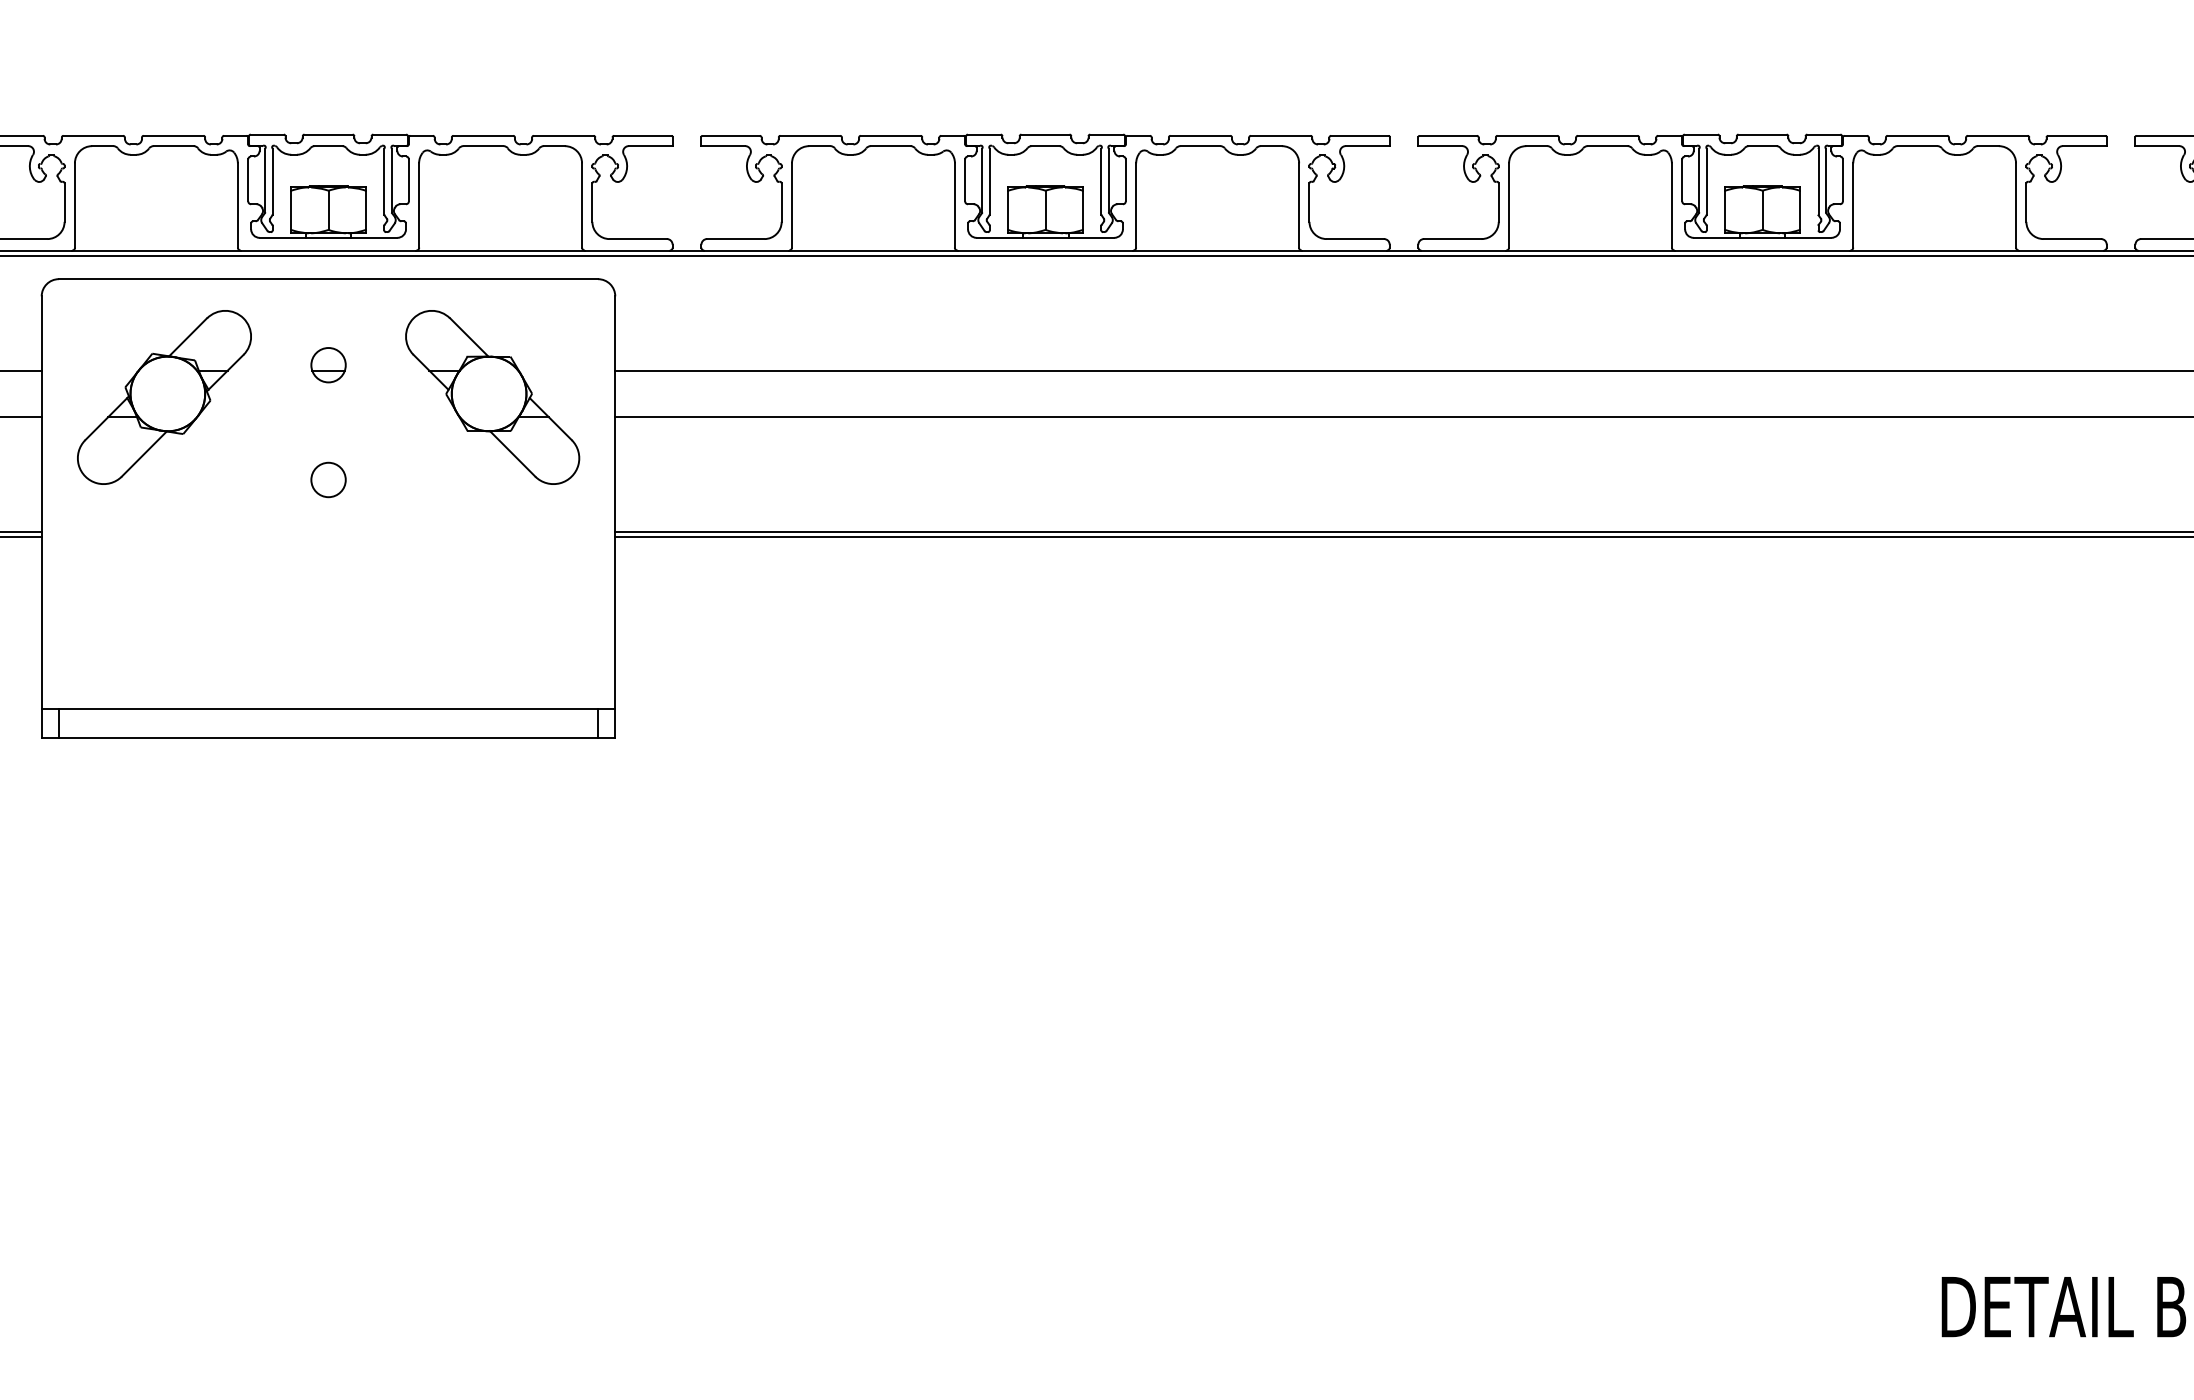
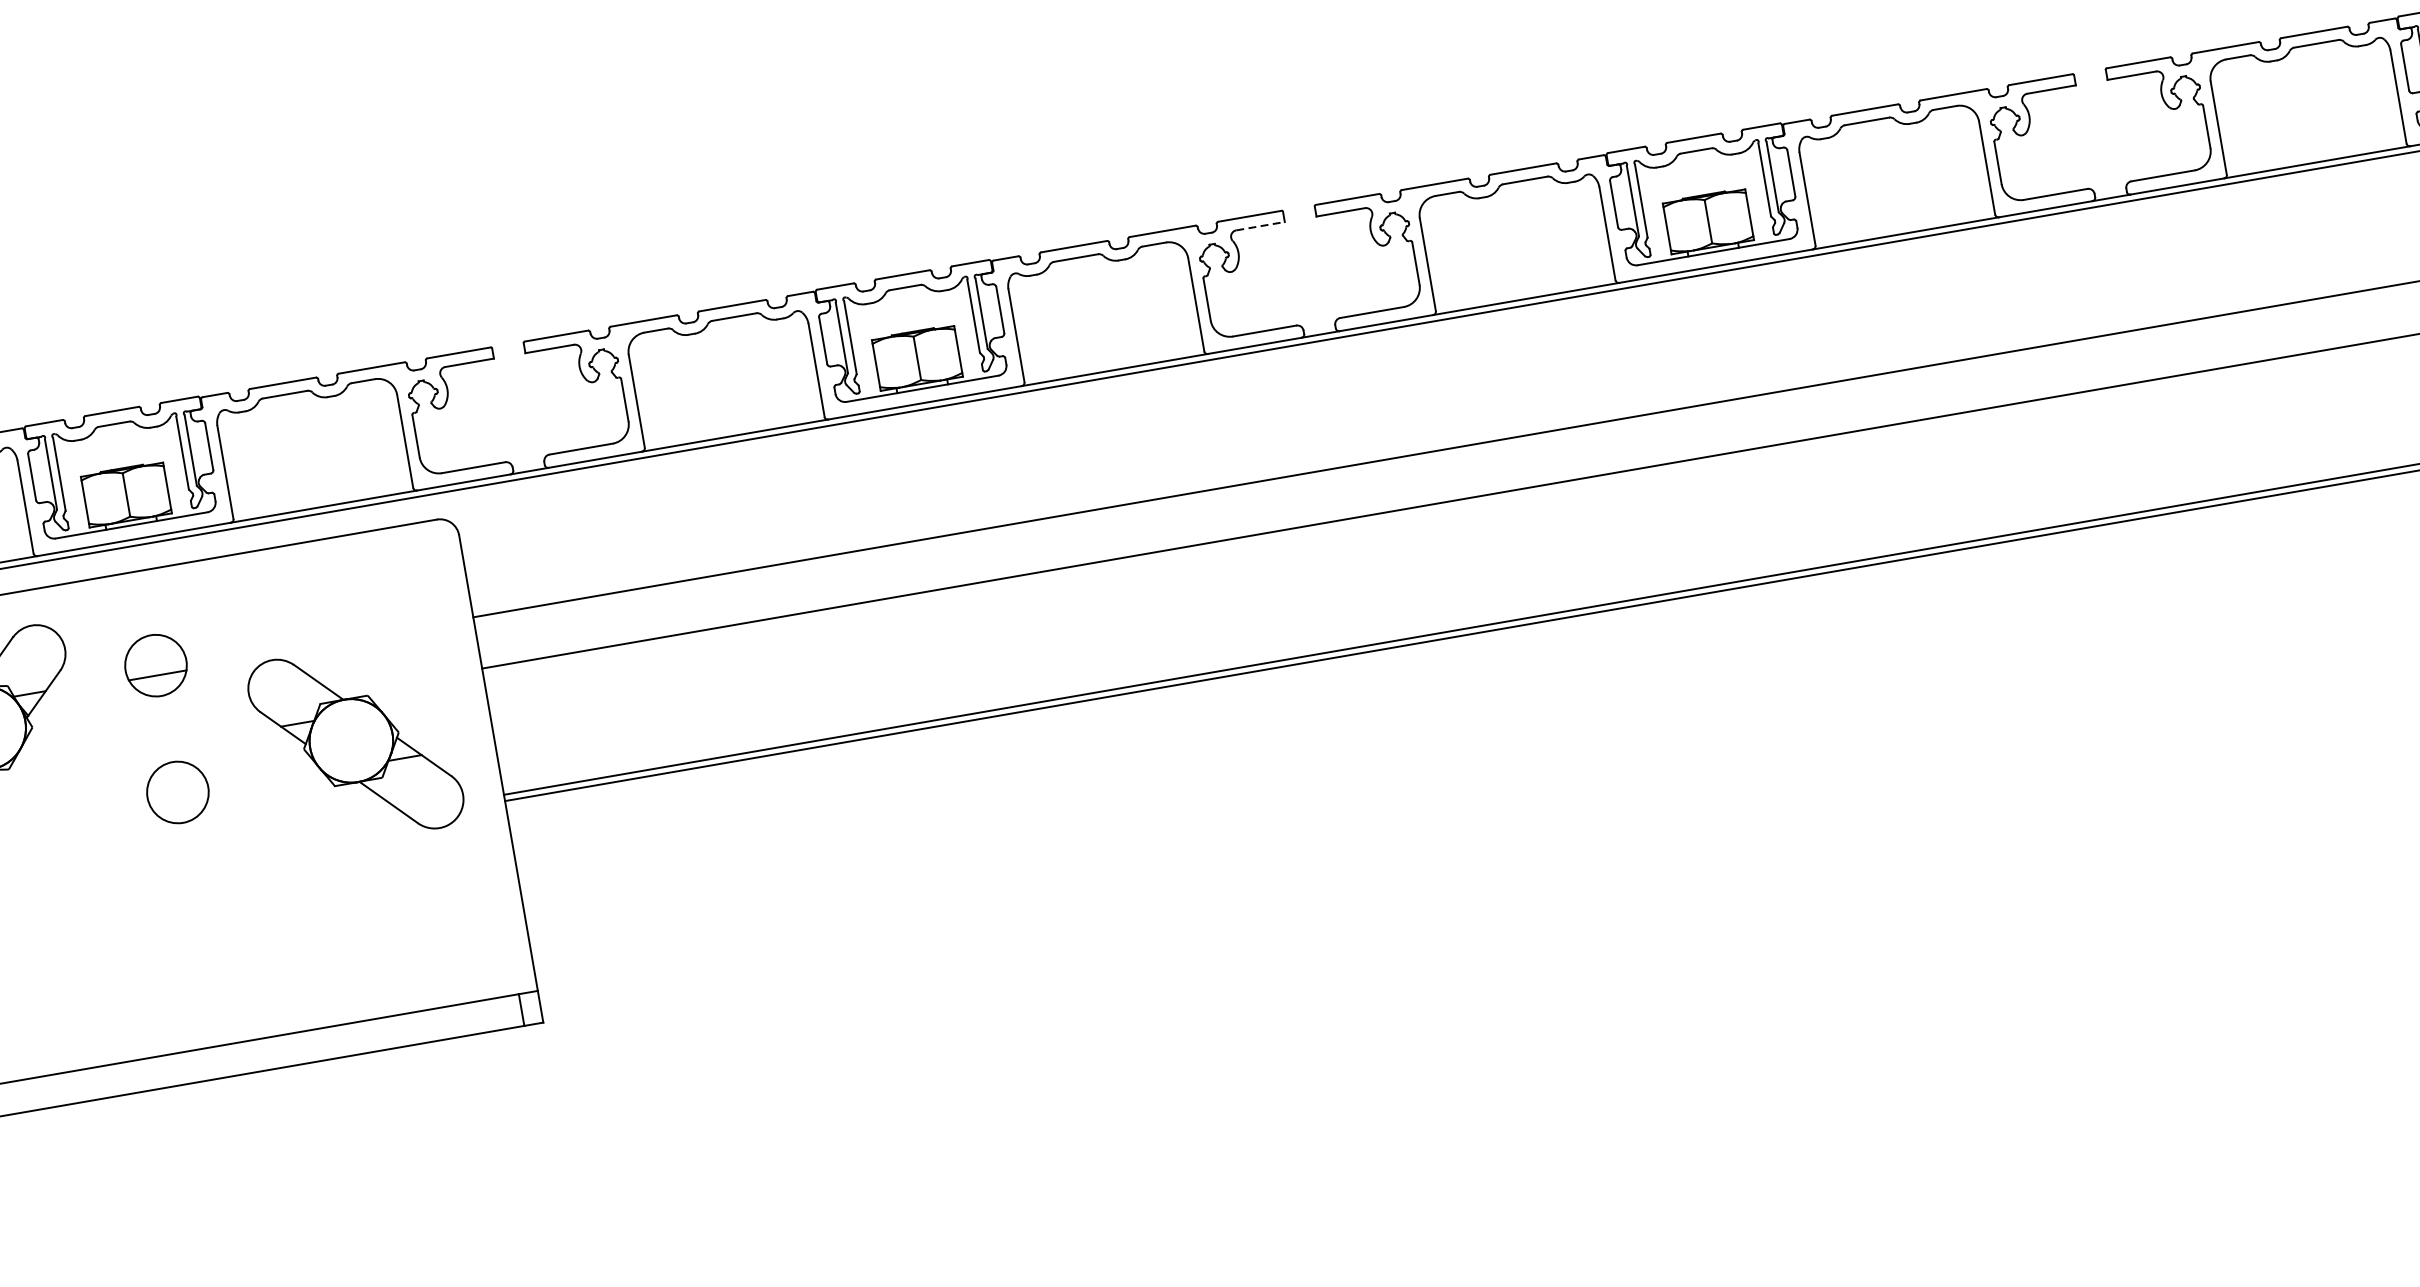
line: (1367, 146) -> (1260, 226), solid -> dashed
part: (328, 365) -> (155, 666), size x1.6
part: (492, 397) -> (355, 744), moved
circle: (328, 479) -> (177, 791), size x1.6

